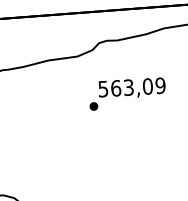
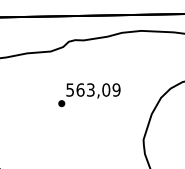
text: (127, 94) -> (89, 95), moved

